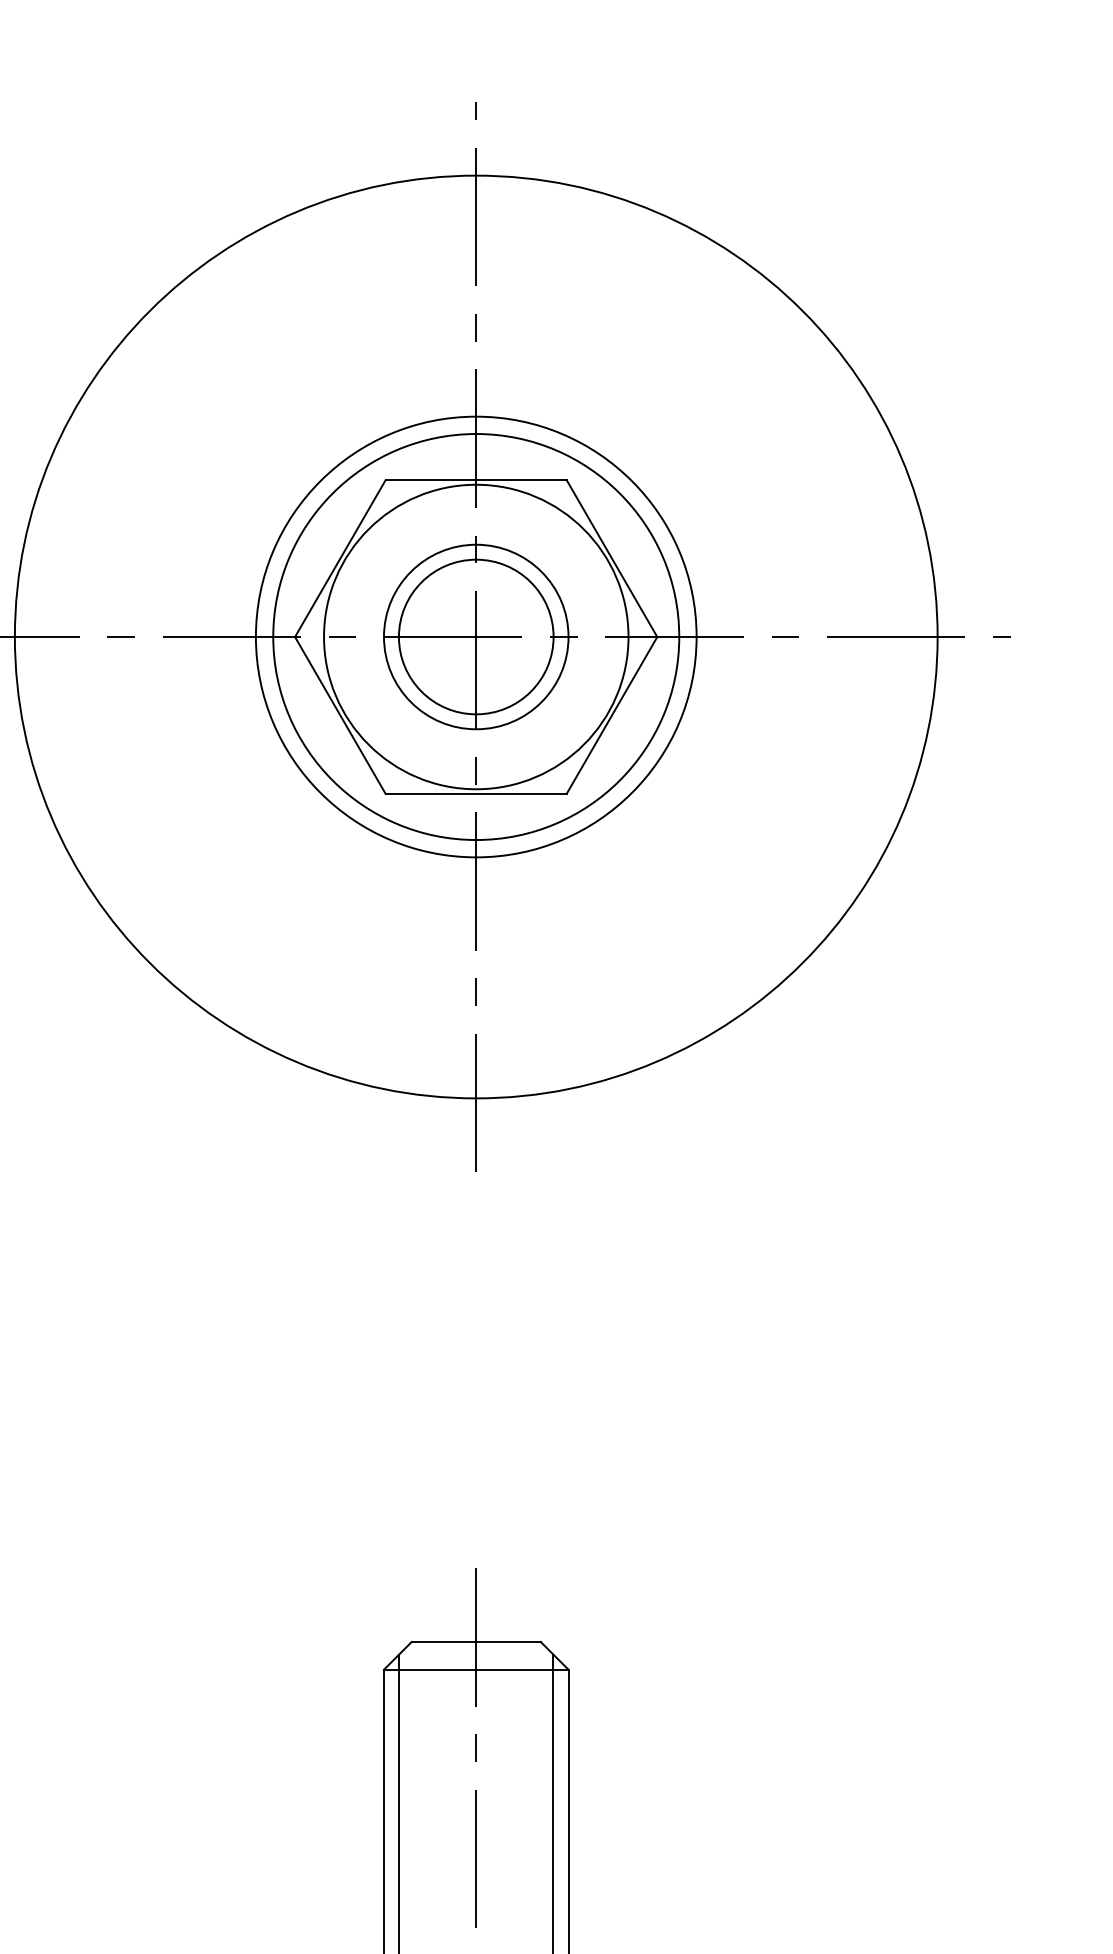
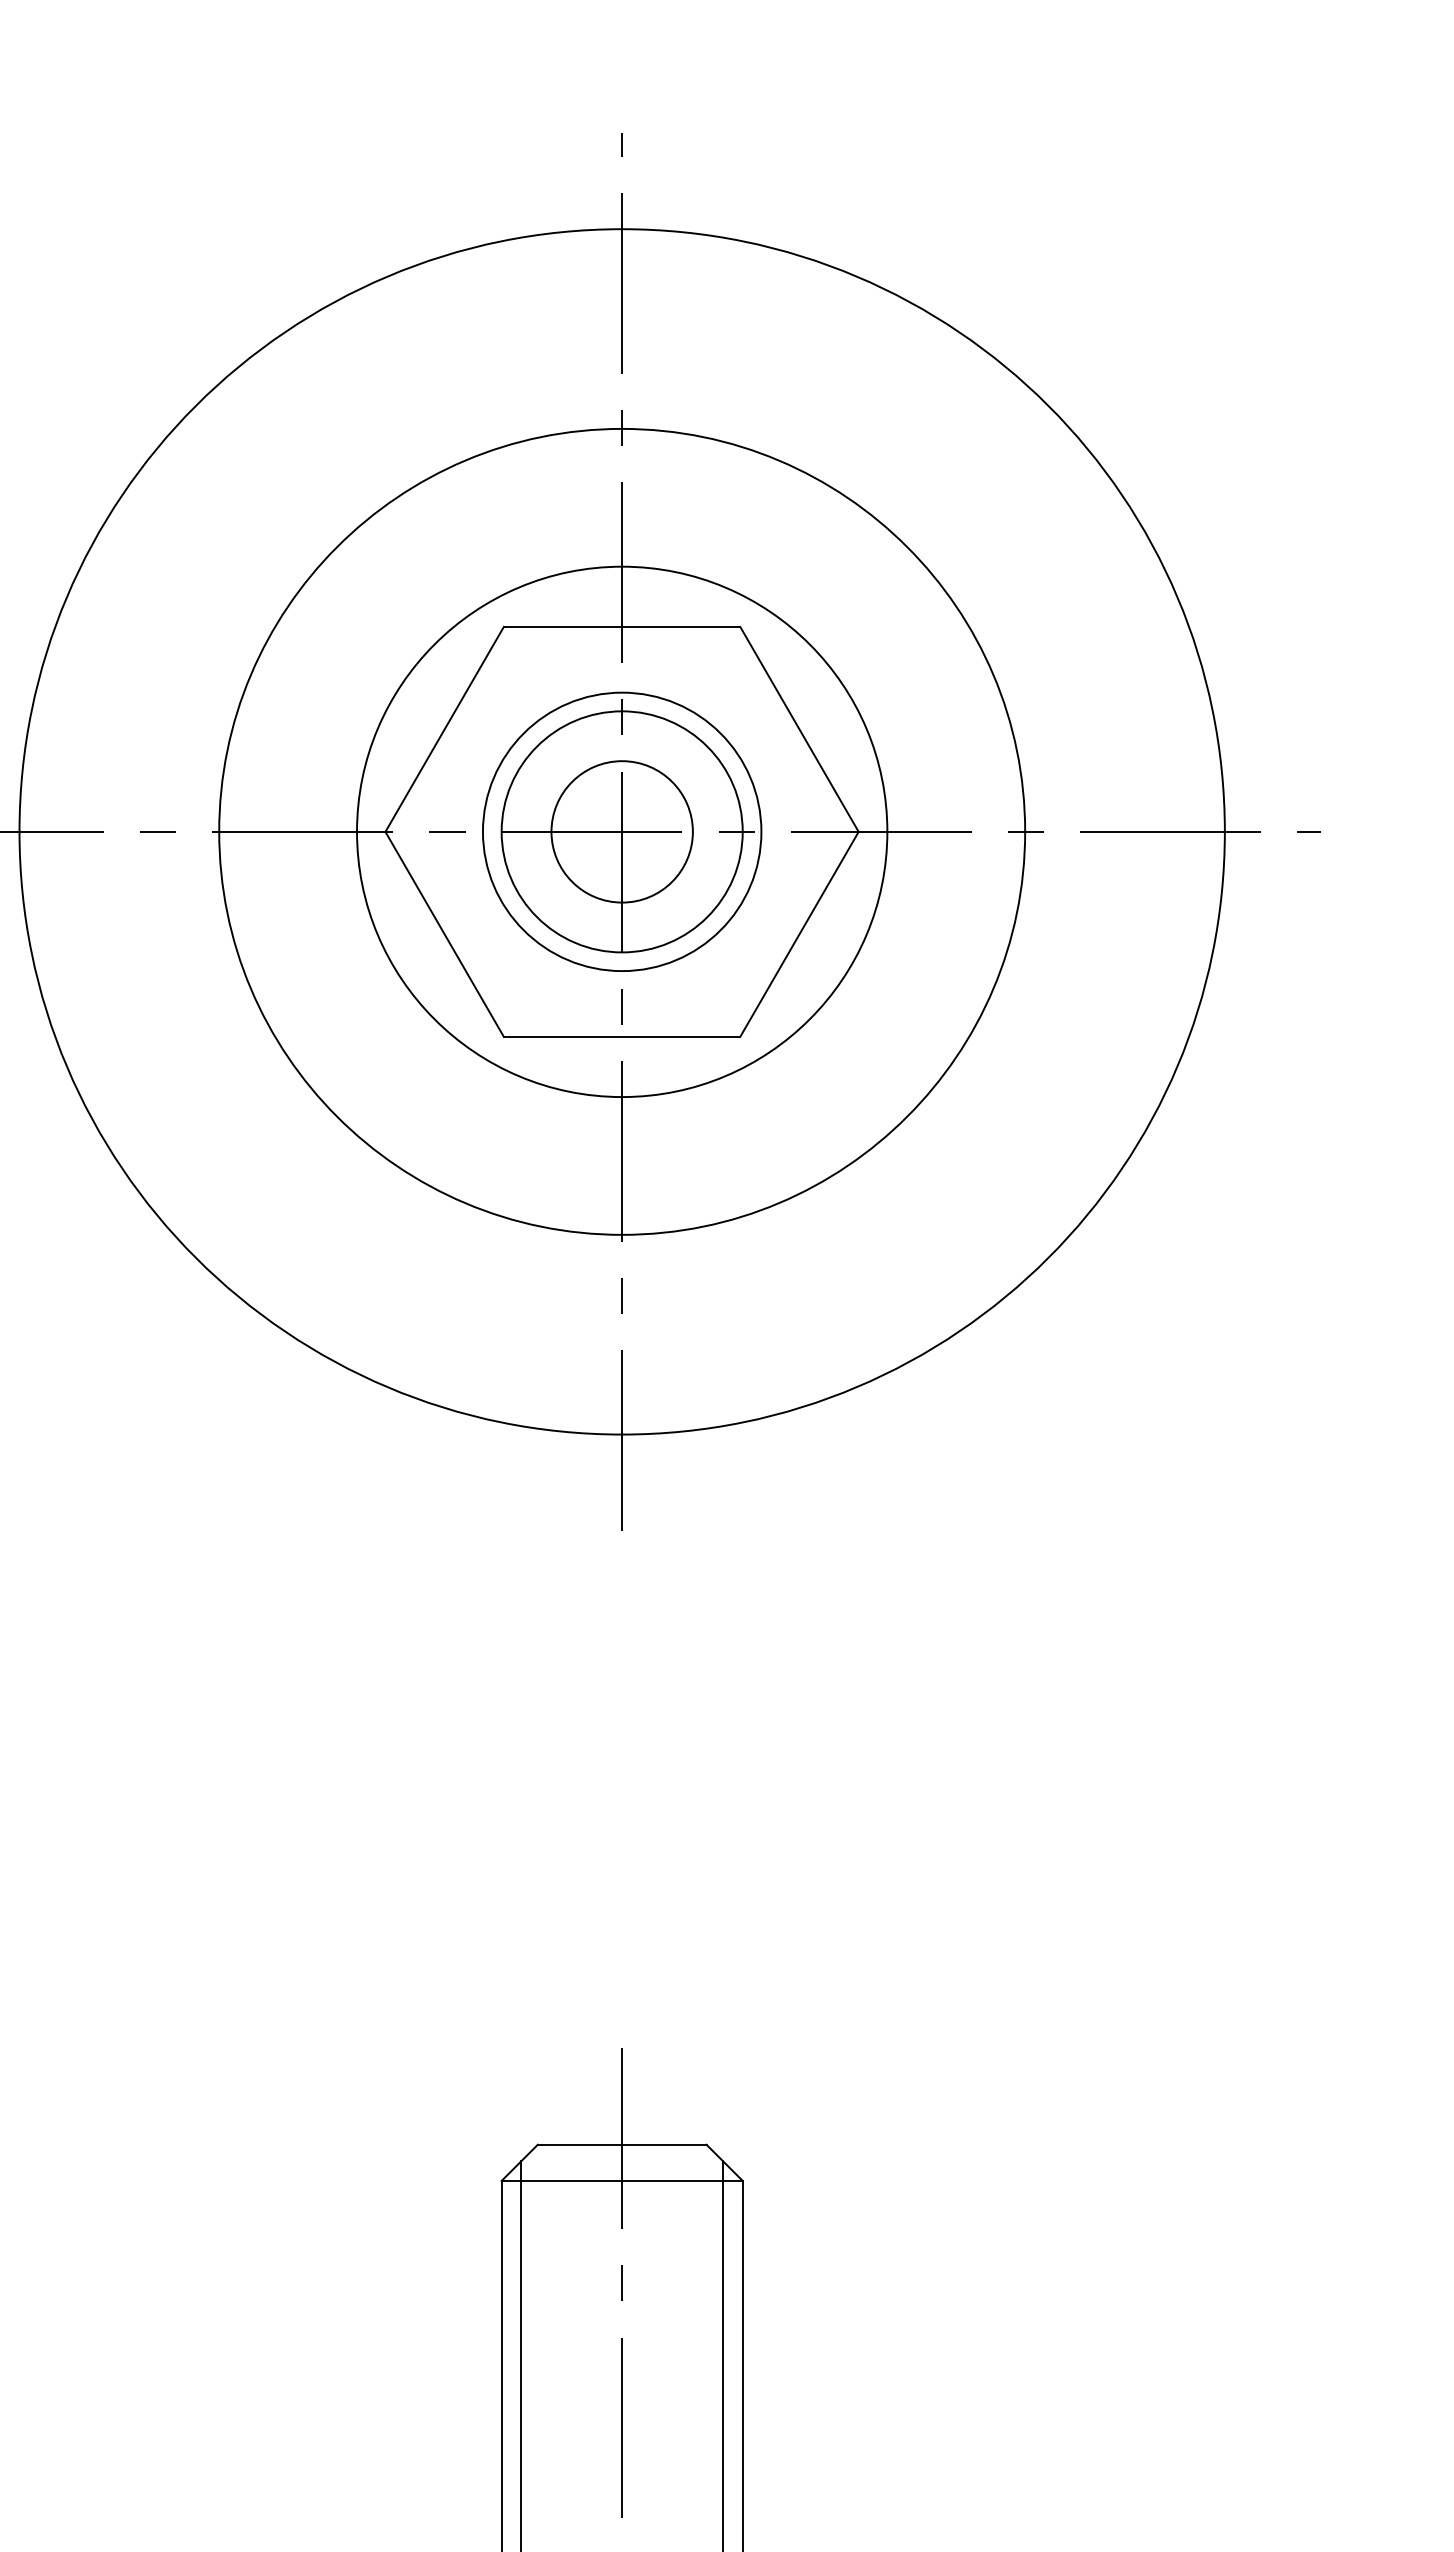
circle: (475, 636) -> (621, 831), size x0.7
circle: (475, 636) -> (621, 831), size x1.4
circle: (476, 636) -> (622, 831), size x0.7

